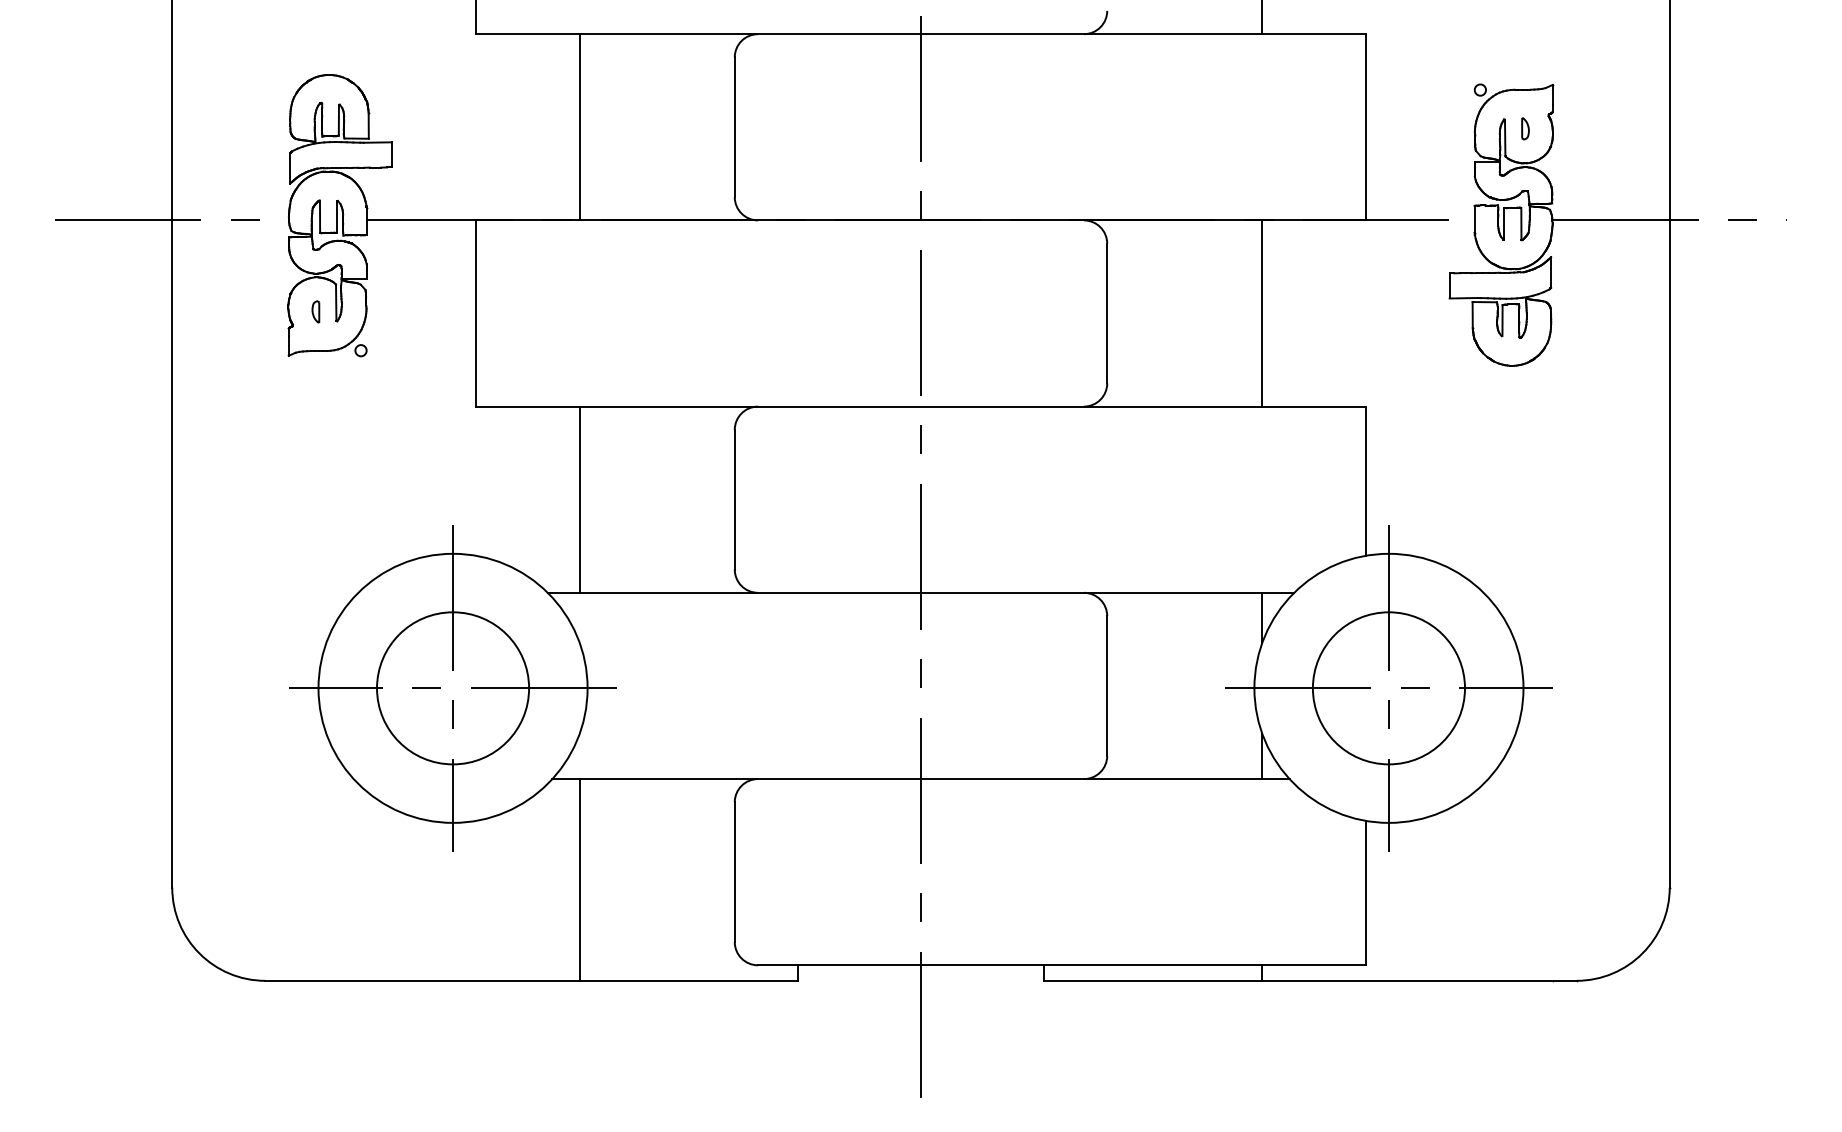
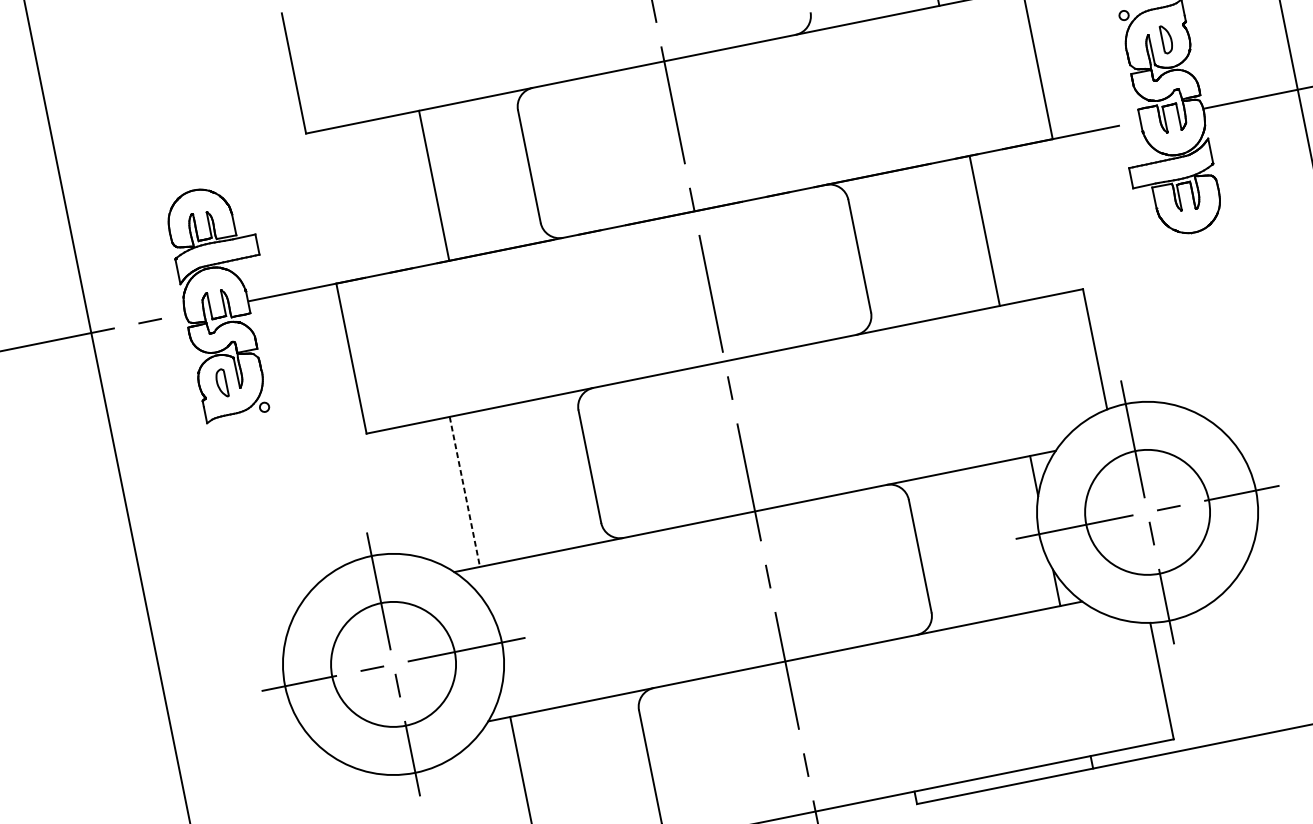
line: (579, 127) -> (434, 186), moved
part: (1525, 128) -> (1166, 39), size x1.6
part: (315, 311) -> (221, 383), size x1.6
line: (579, 500) -> (464, 492), solid -> dashed

